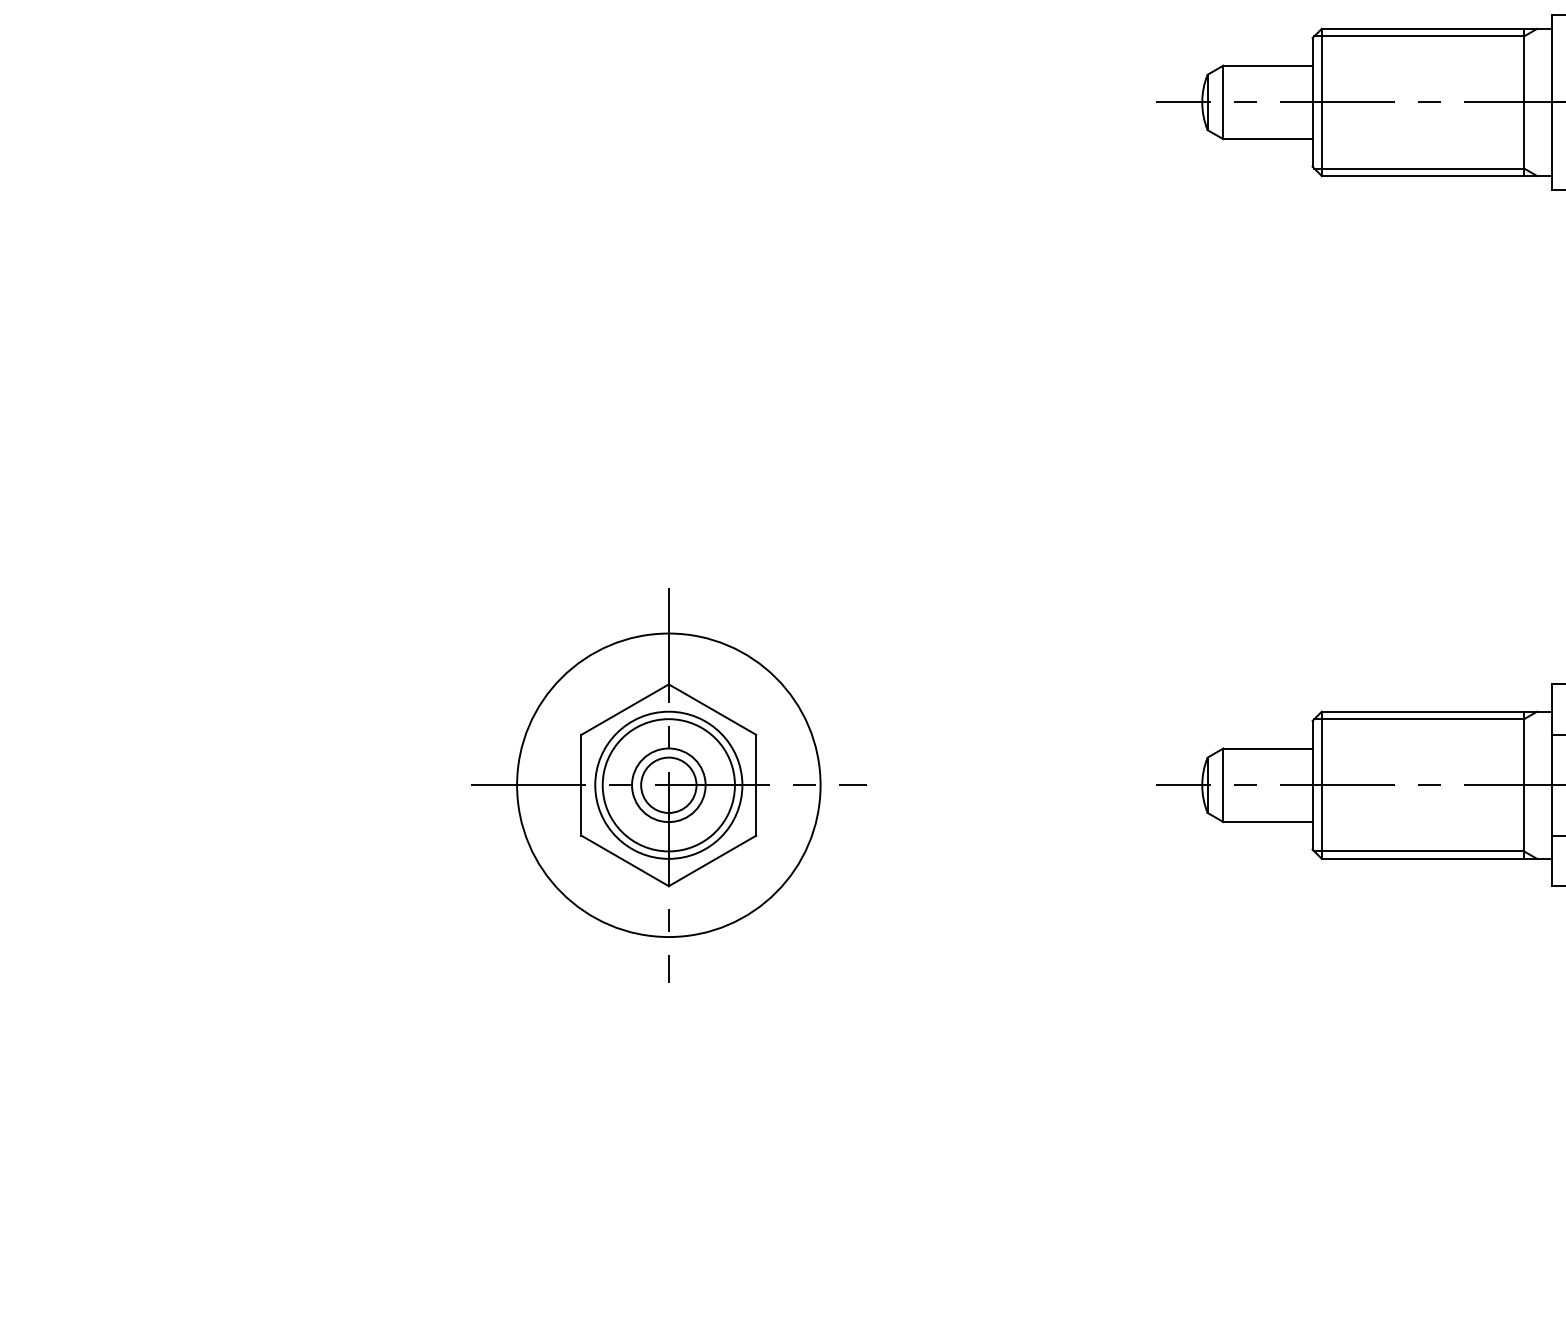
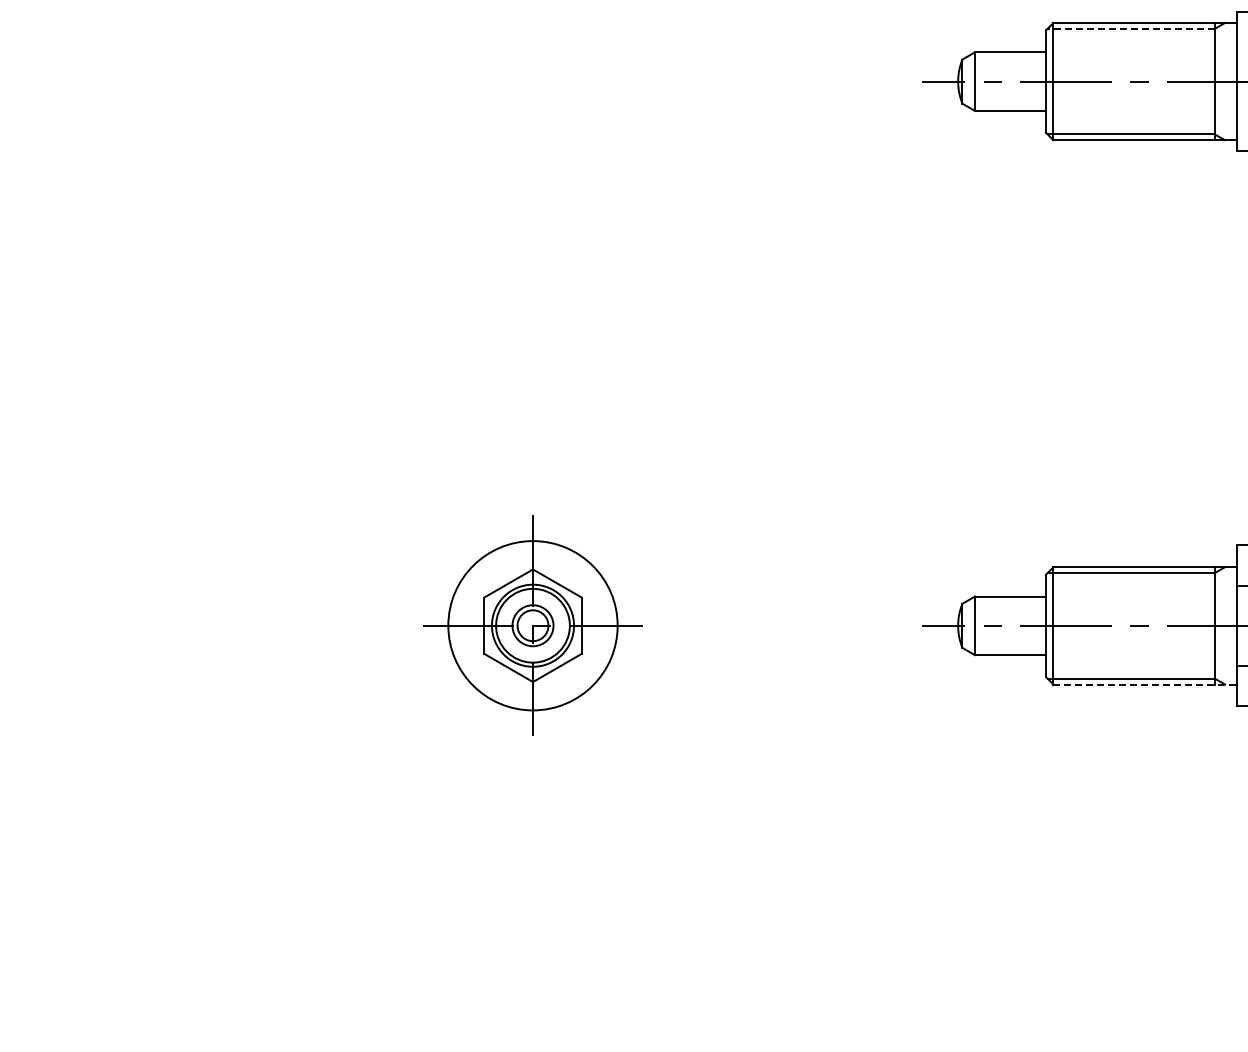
line: (1419, 35) -> (1131, 28), solid -> dashed
part: (668, 784) -> (532, 625), size x0.7
line: (1437, 858) -> (1145, 684), solid -> dashed

